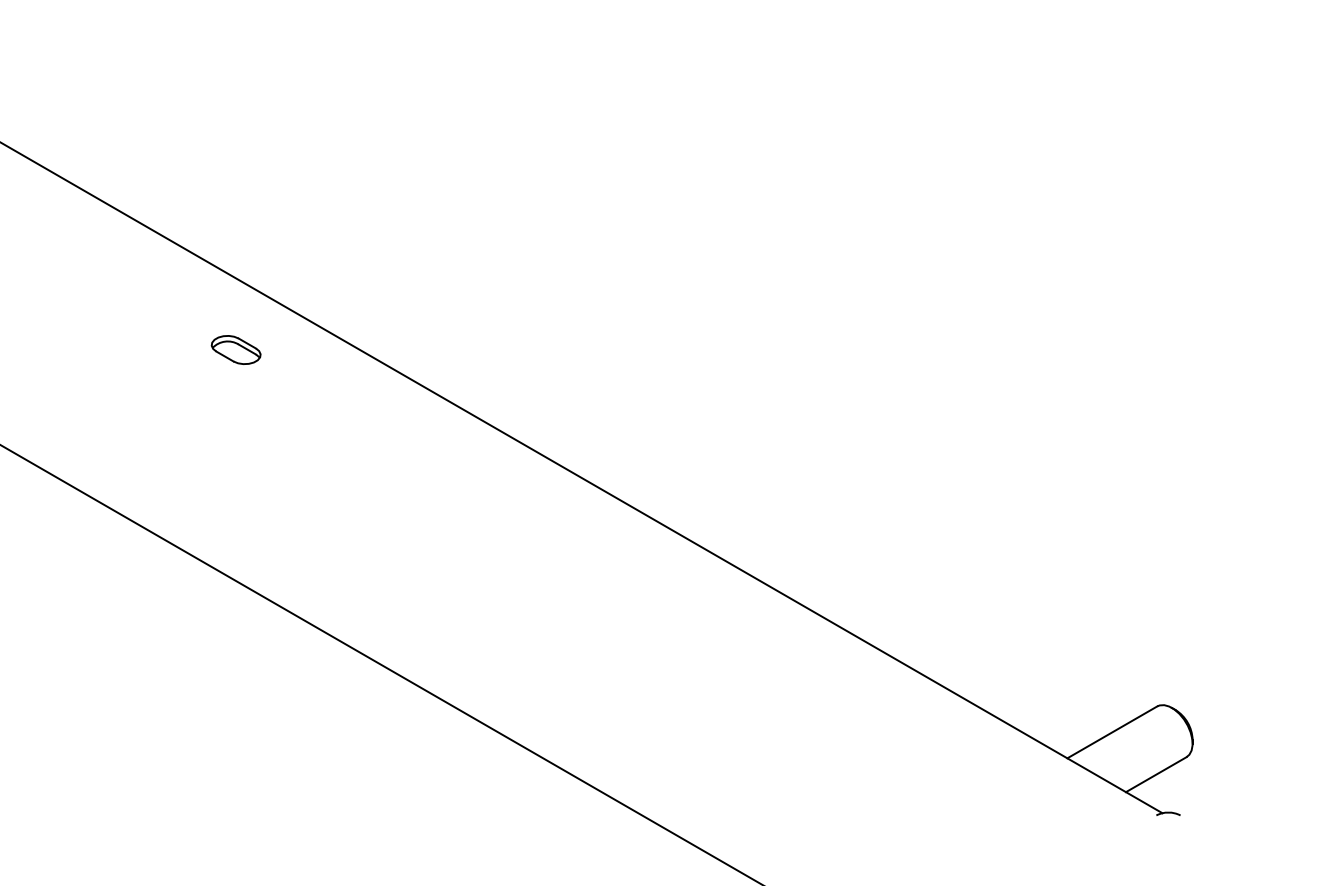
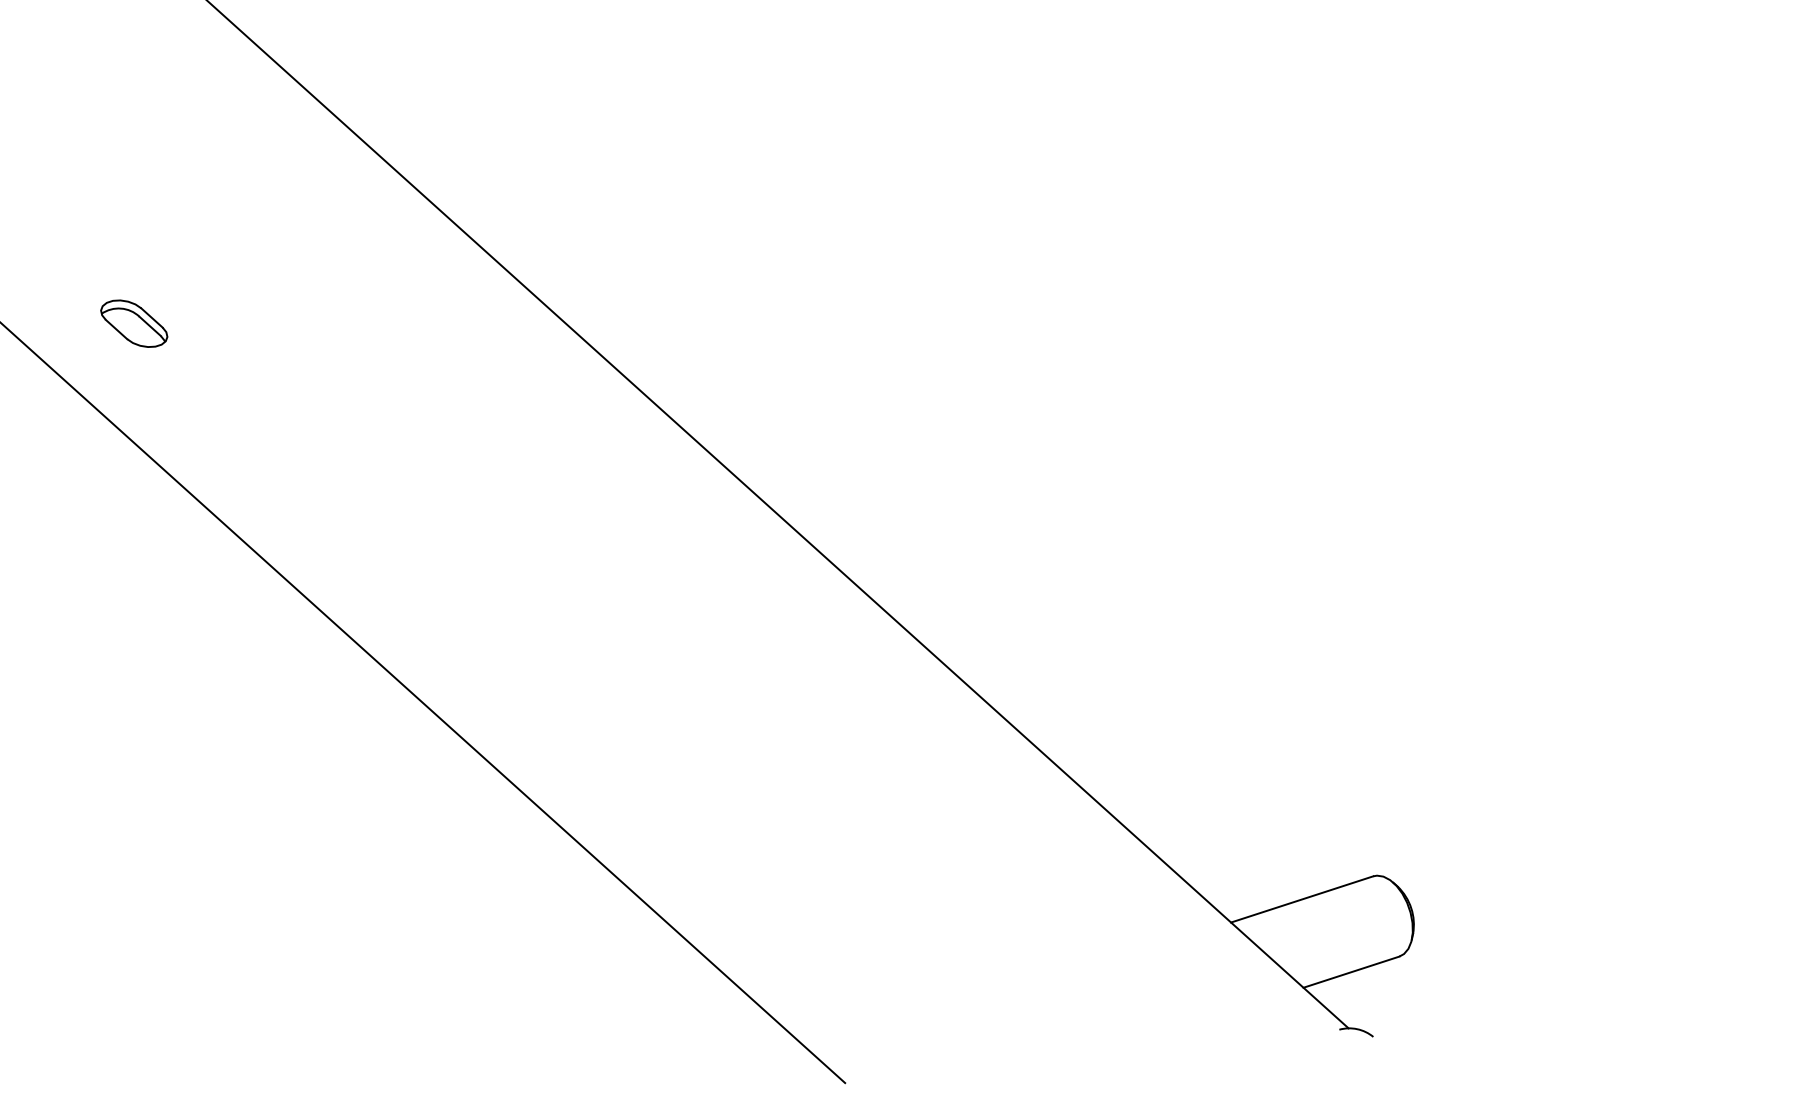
part: (235, 349) -> (133, 322), moved

